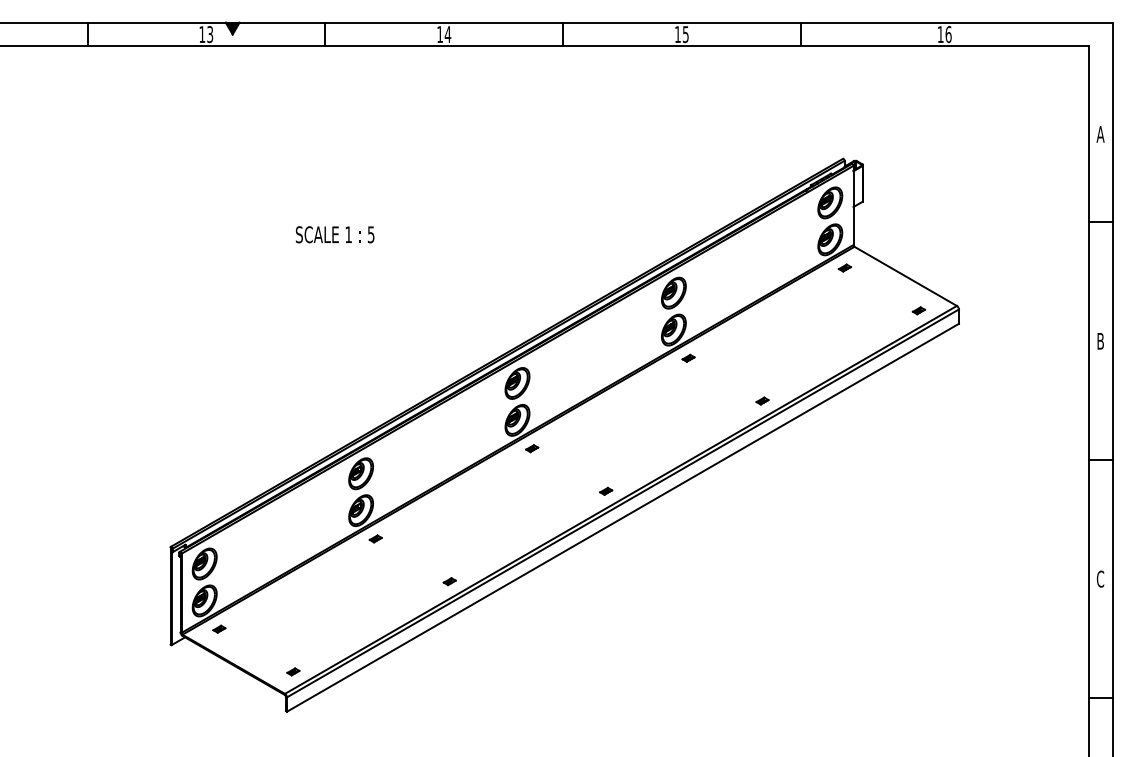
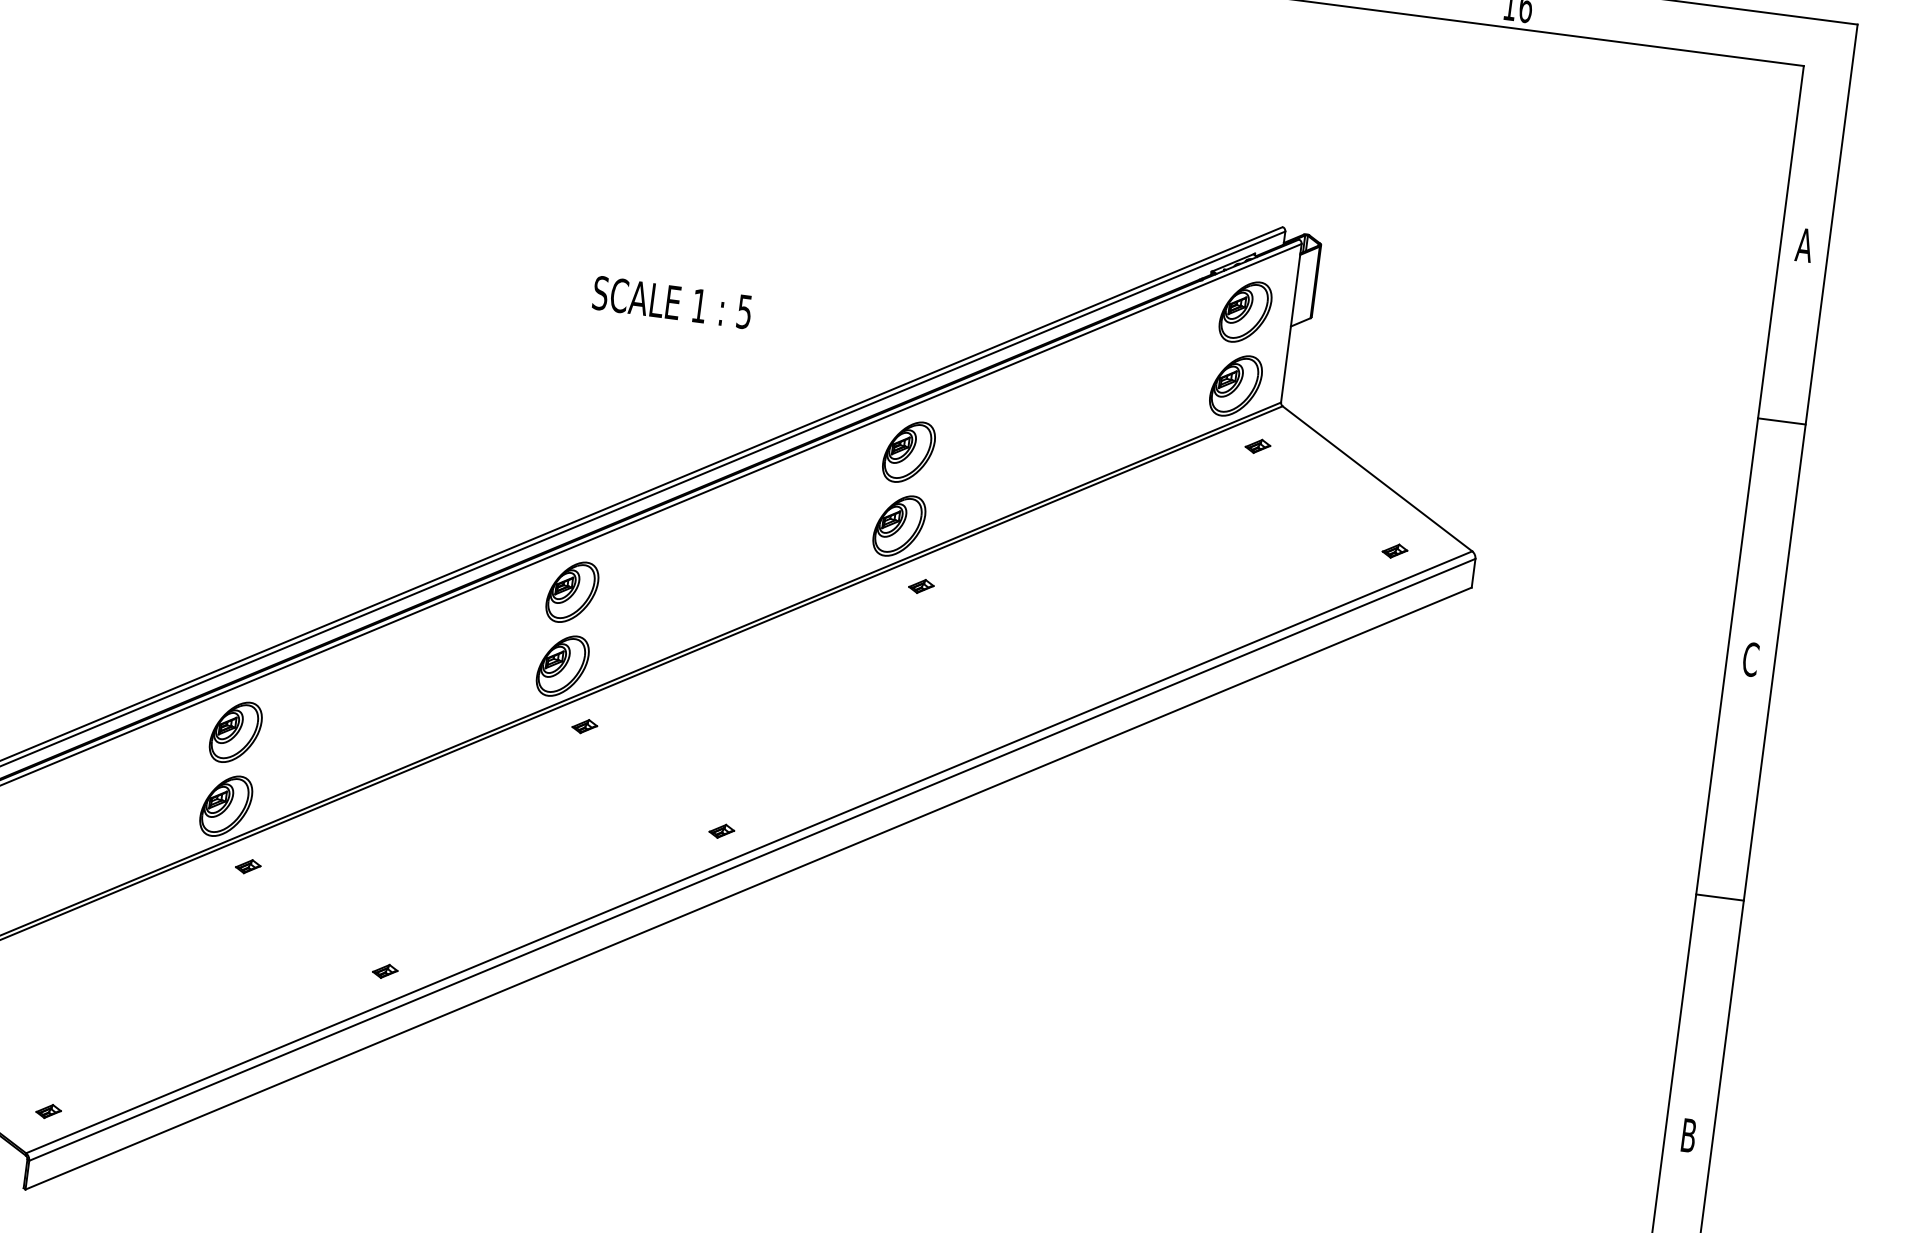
text: (334, 234) -> (671, 301), moved
text: (1100, 340) -> (1750, 657), B -> C
part: (762, 400) -> (1058, 690), removed
text: (1100, 578) -> (1688, 1134), C -> B

